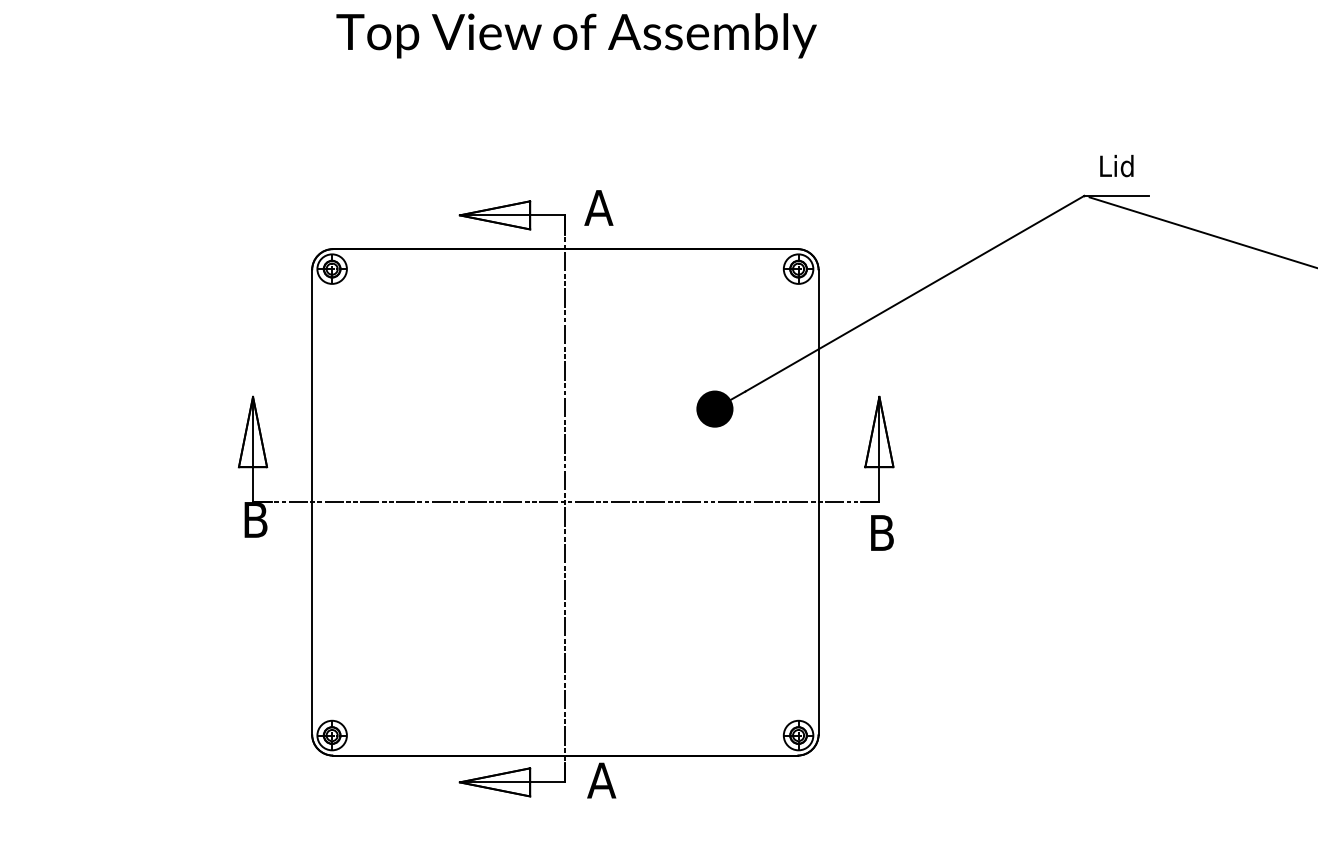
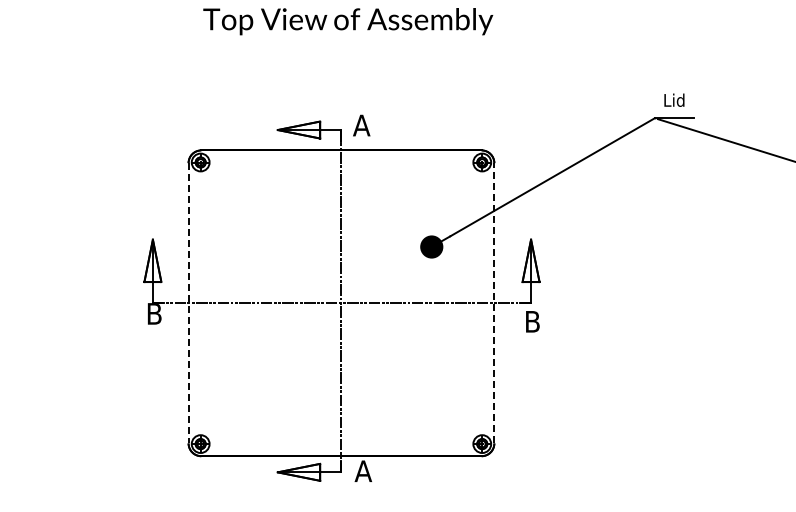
line: (818, 501) -> (494, 302), solid -> dashed
line: (311, 502) -> (188, 303), solid -> dashed

